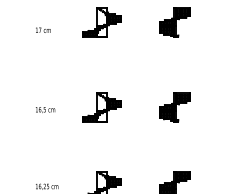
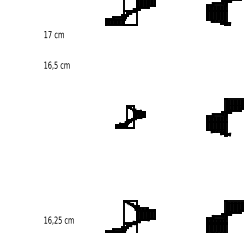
text: (43, 29) -> (54, 33), moved
part: (101, 107) -> (129, 117), size x0.6
text: (45, 109) -> (56, 64), moved

